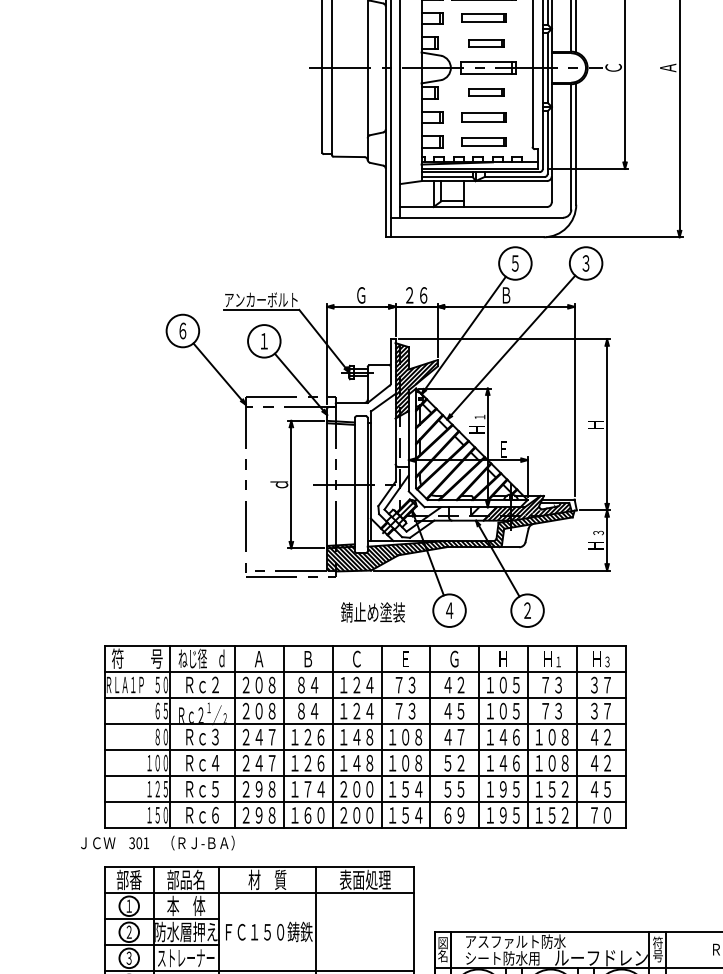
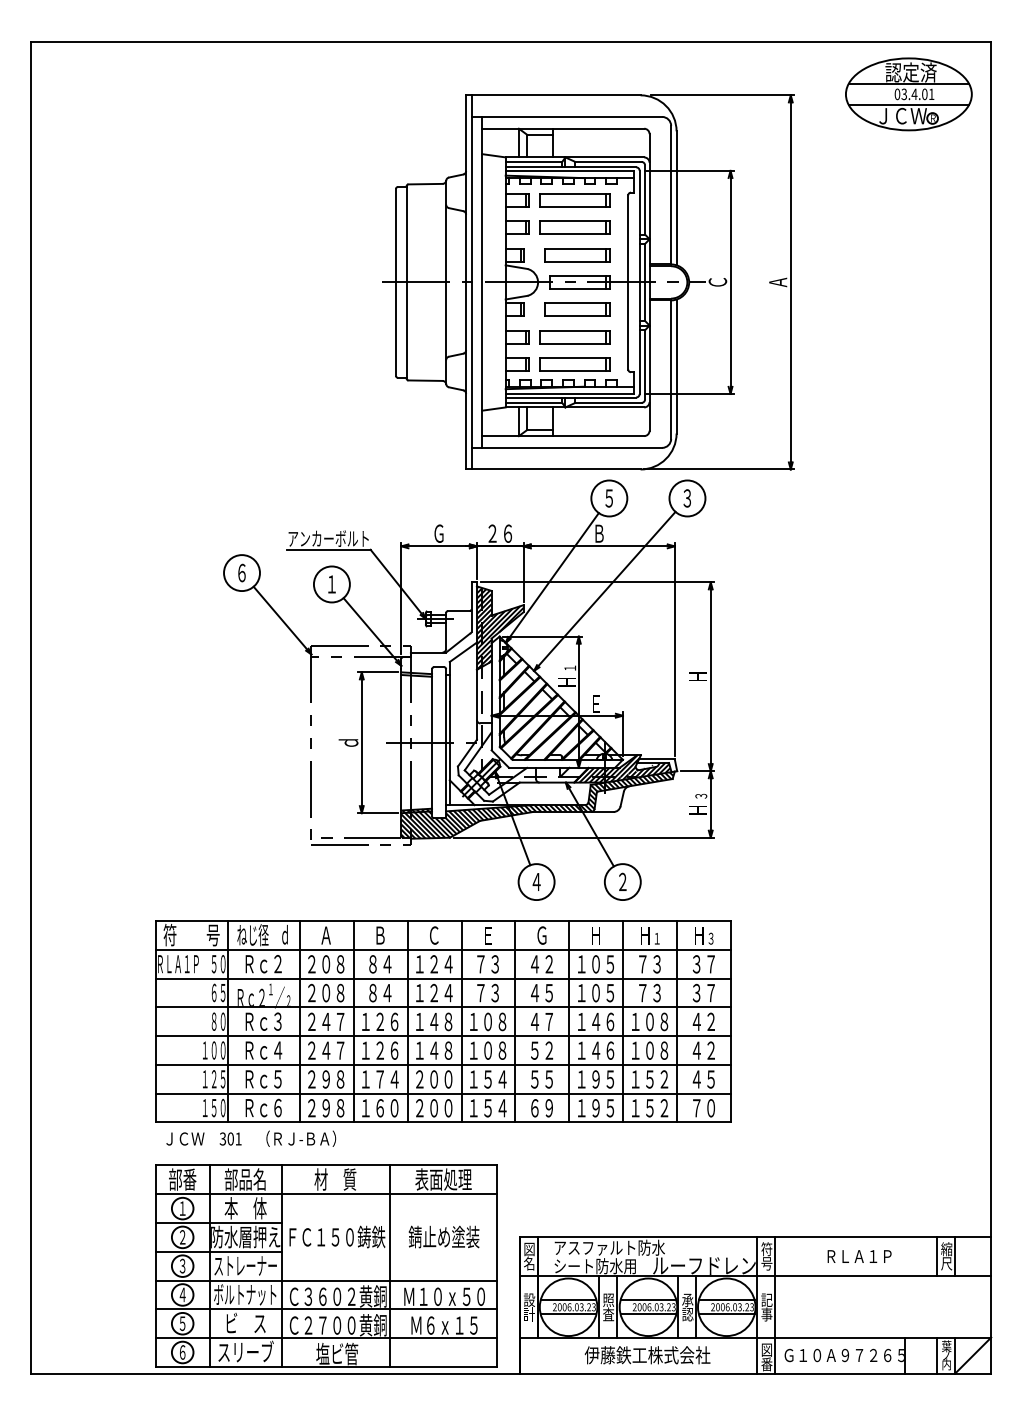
part: (483, 18) -> (574, 227), size x1.43
part: (486, 43) -> (577, 255), size x1.67
part: (486, 92) -> (577, 309), size x1.67
part: (483, 117) -> (574, 337), size x1.43
part: (483, 142) -> (574, 364), size x1.43
text: (372, 611) -> (443, 1236), moved
text: (158, 842) -> (251, 1138), moved

